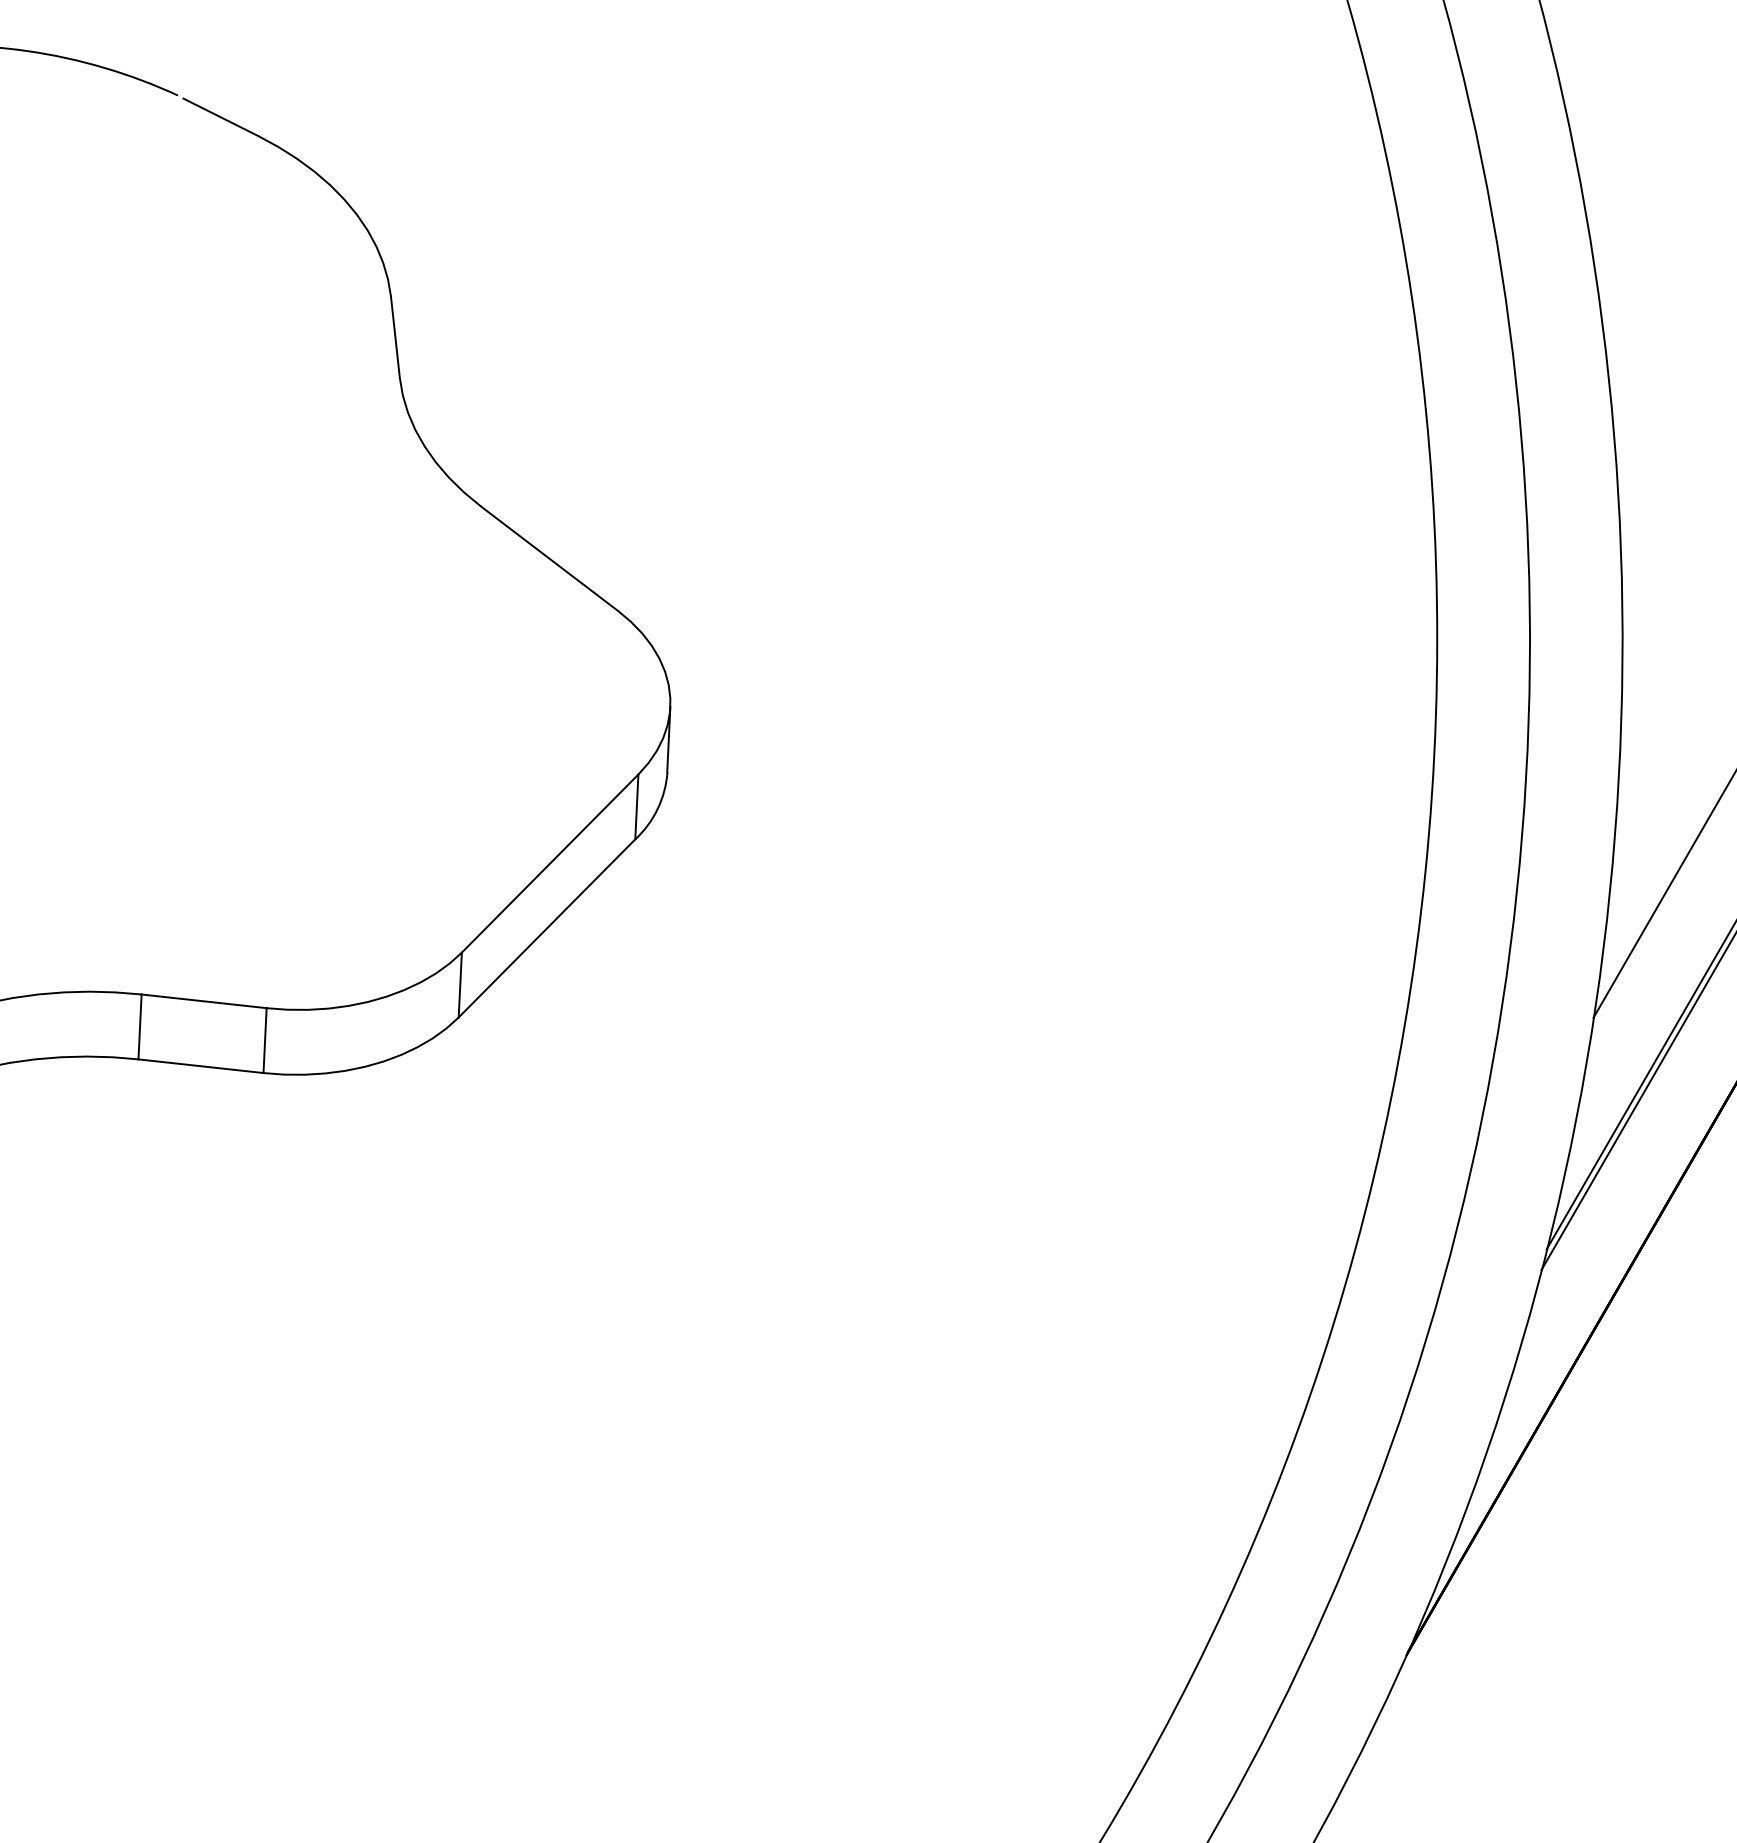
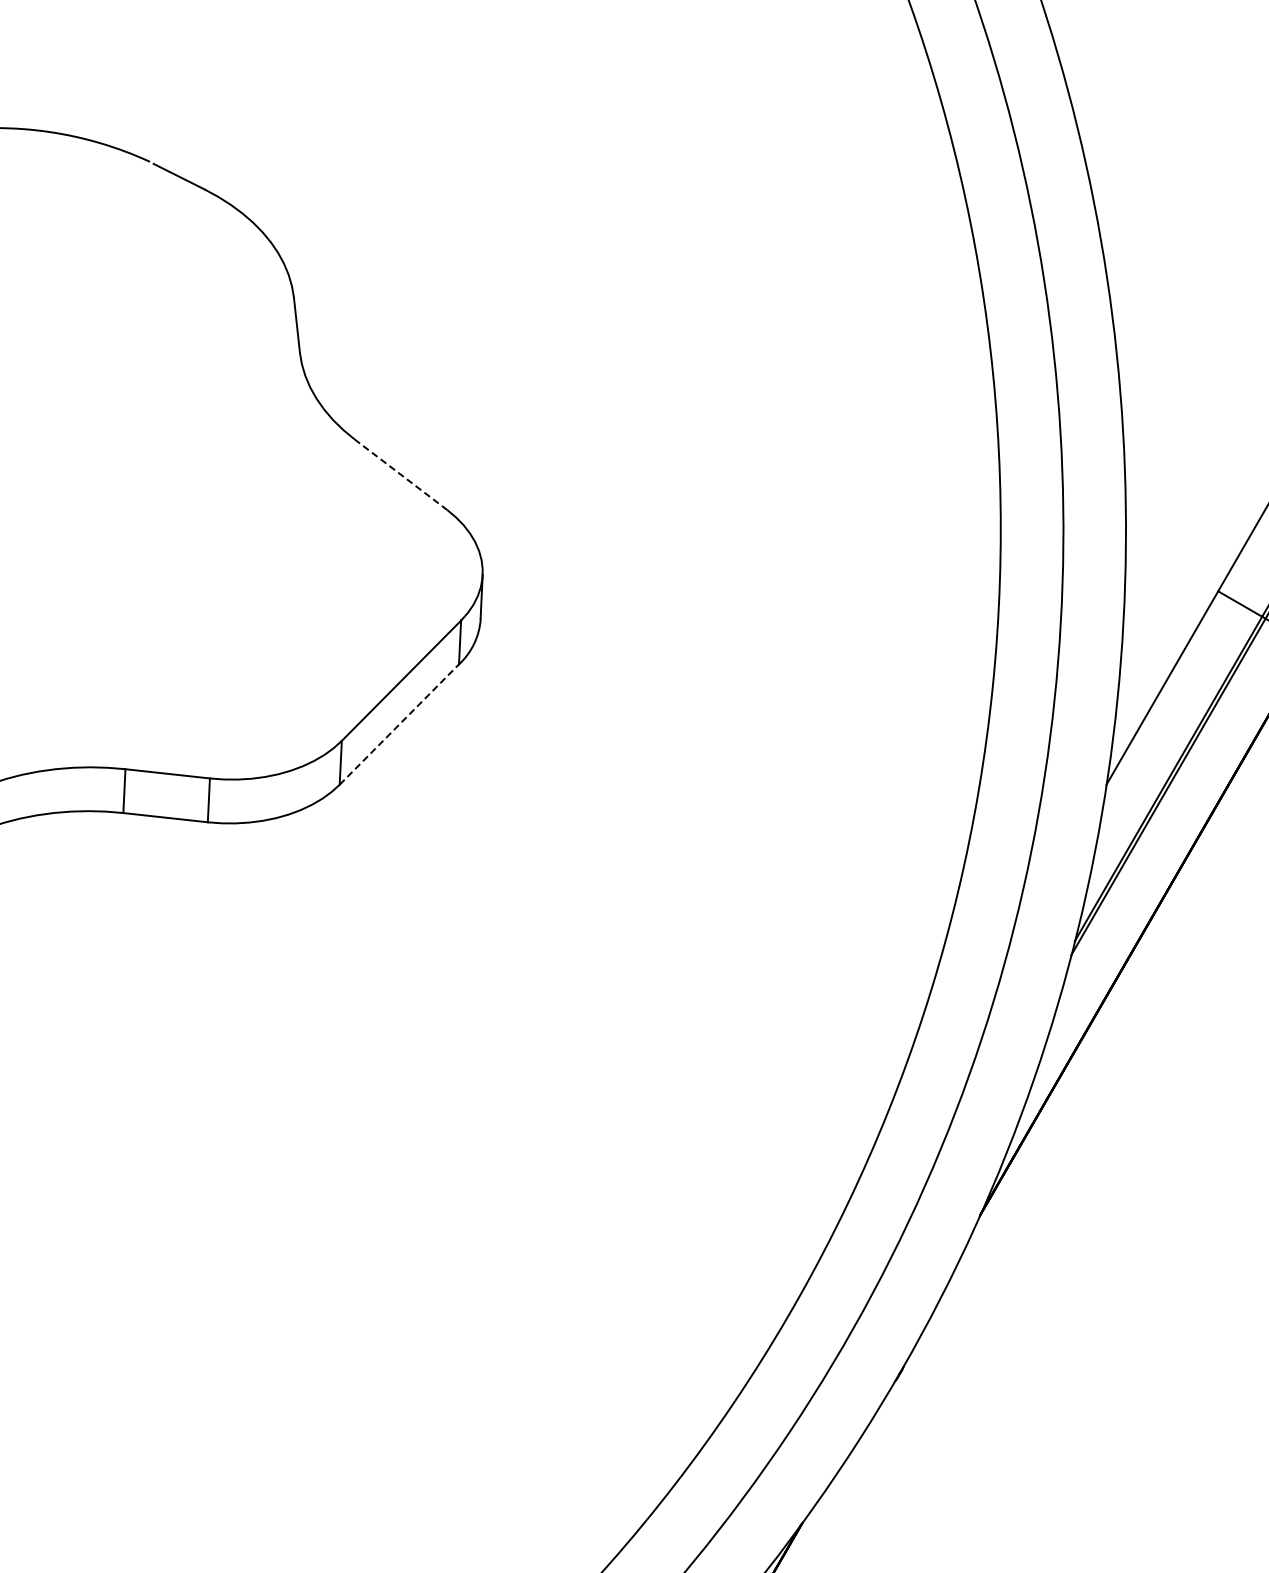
line: (548, 558) -> (400, 474), solid -> dashed
line: (547, 928) -> (399, 724), solid -> dashed

